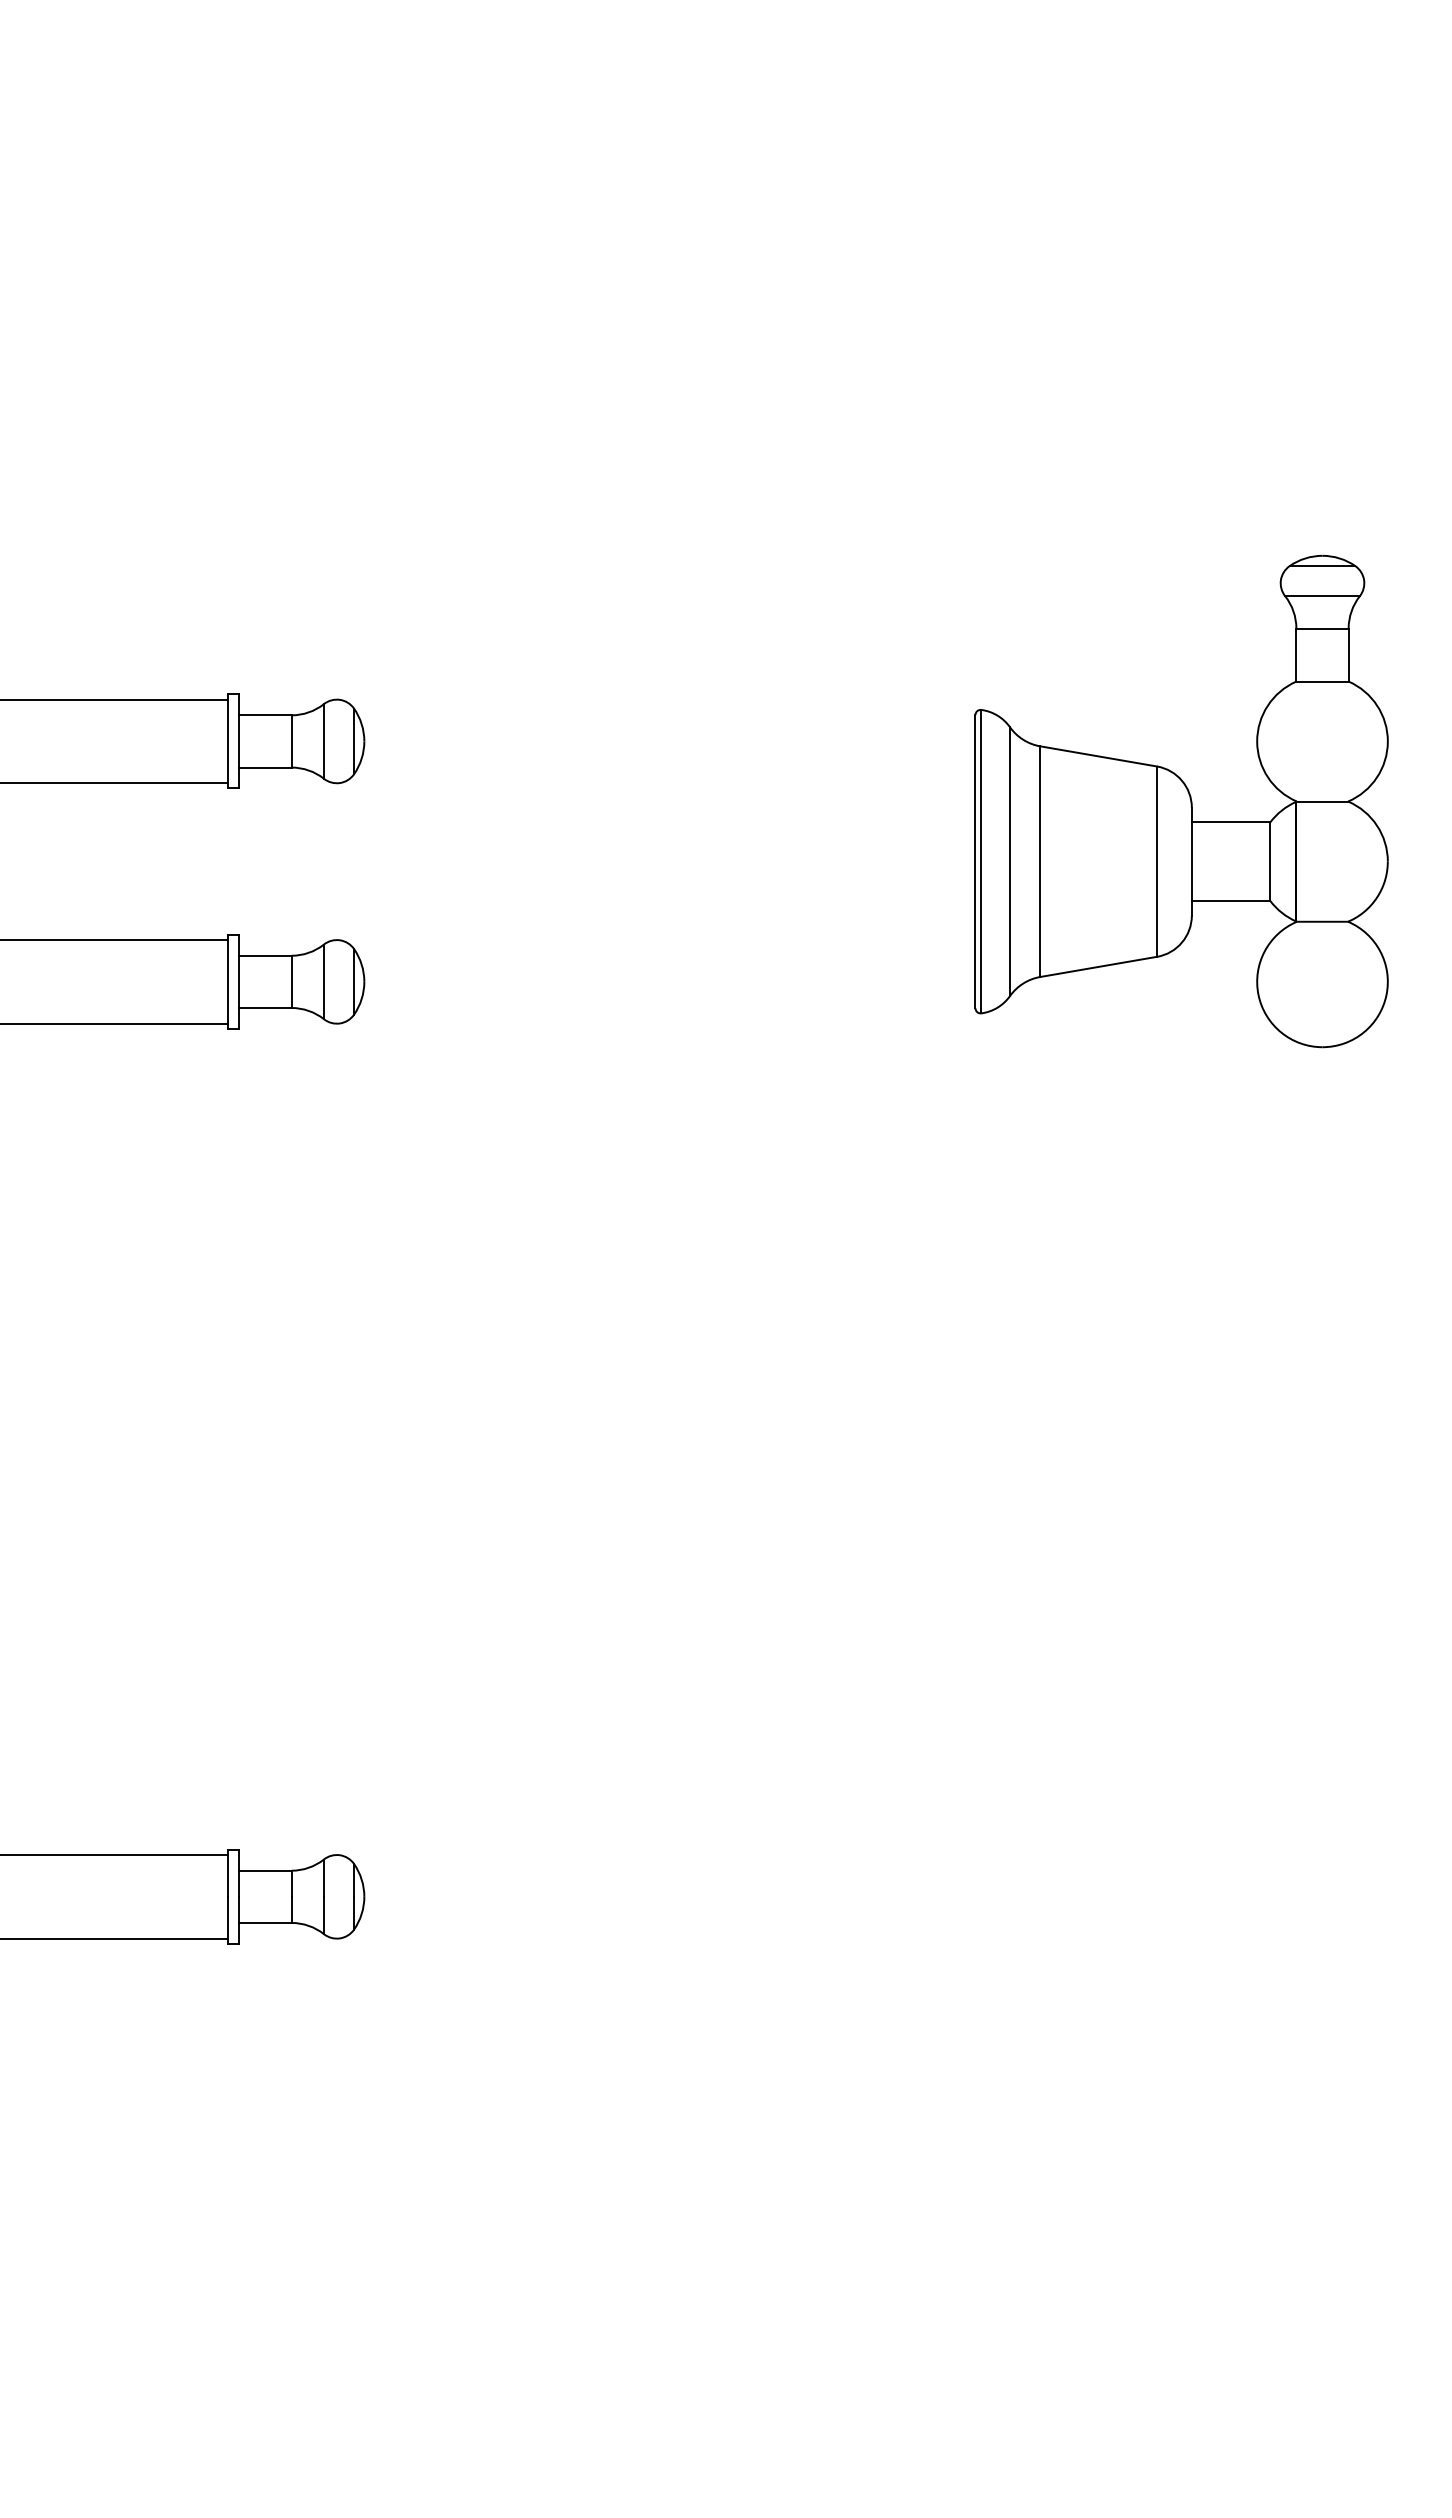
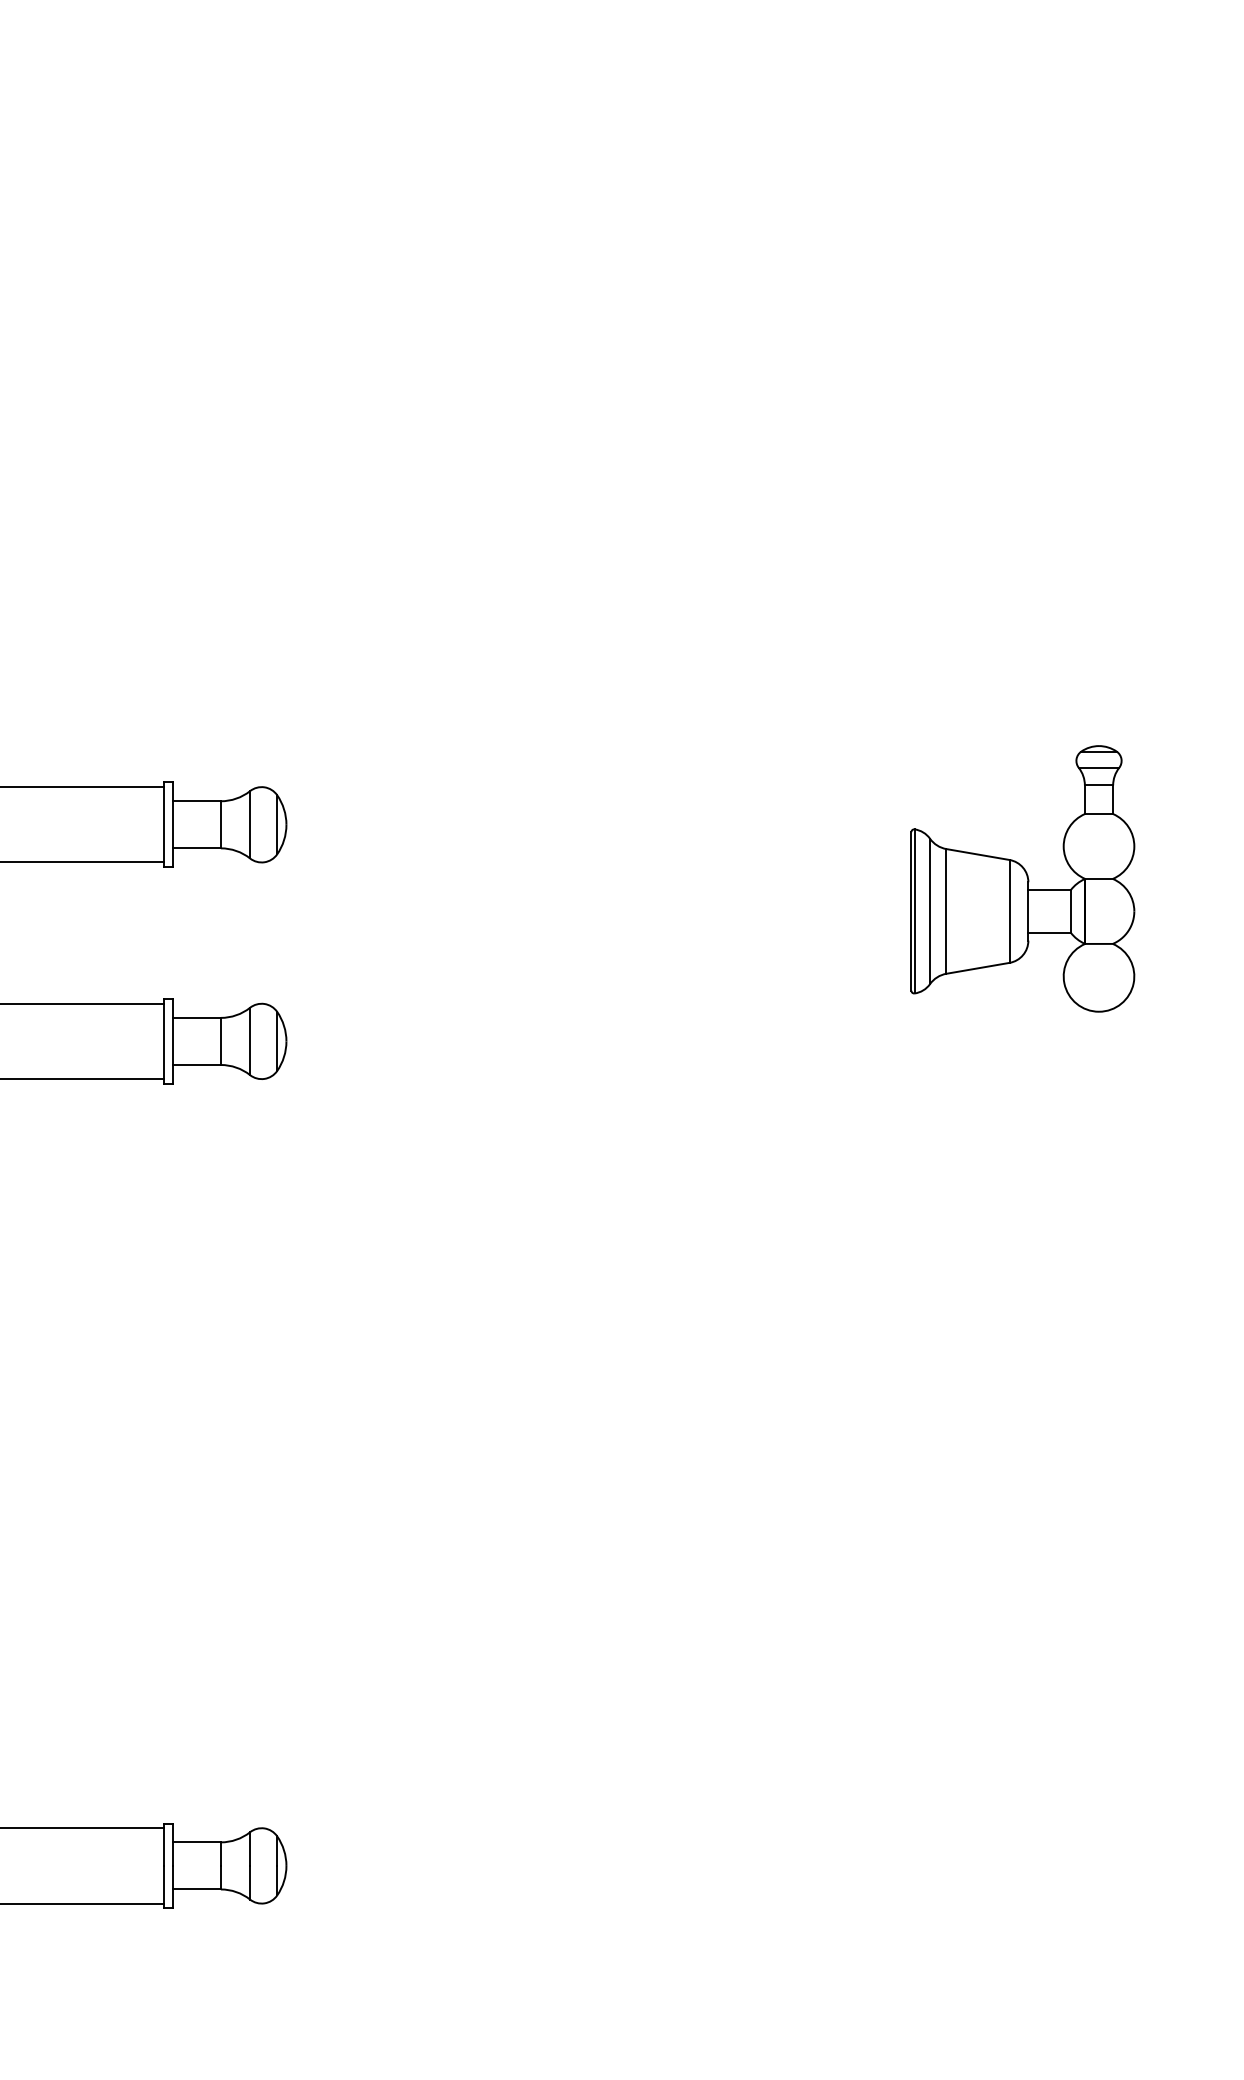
part: (1181, 801) -> (1022, 878), size x0.6

